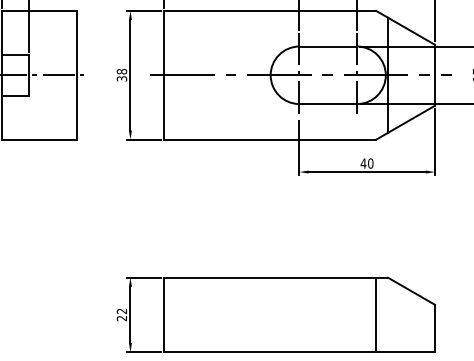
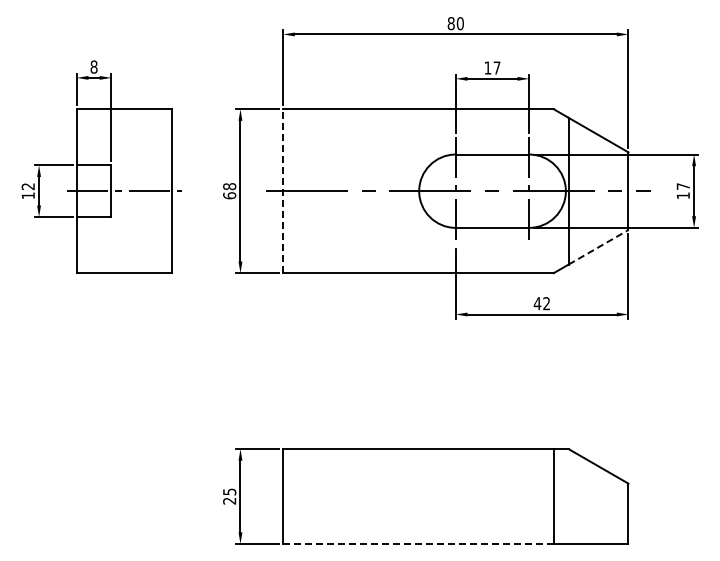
line: (164, 75) -> (283, 191), solid -> dashed
text: (121, 78) -> (229, 195), 38 -> 68
line: (411, 119) -> (598, 247), solid -> dashed
text: (370, 163) -> (546, 303), 40 -> 42
text: (121, 310) -> (229, 491), 22 -> 25
line: (269, 352) -> (417, 544), solid -> dashed

